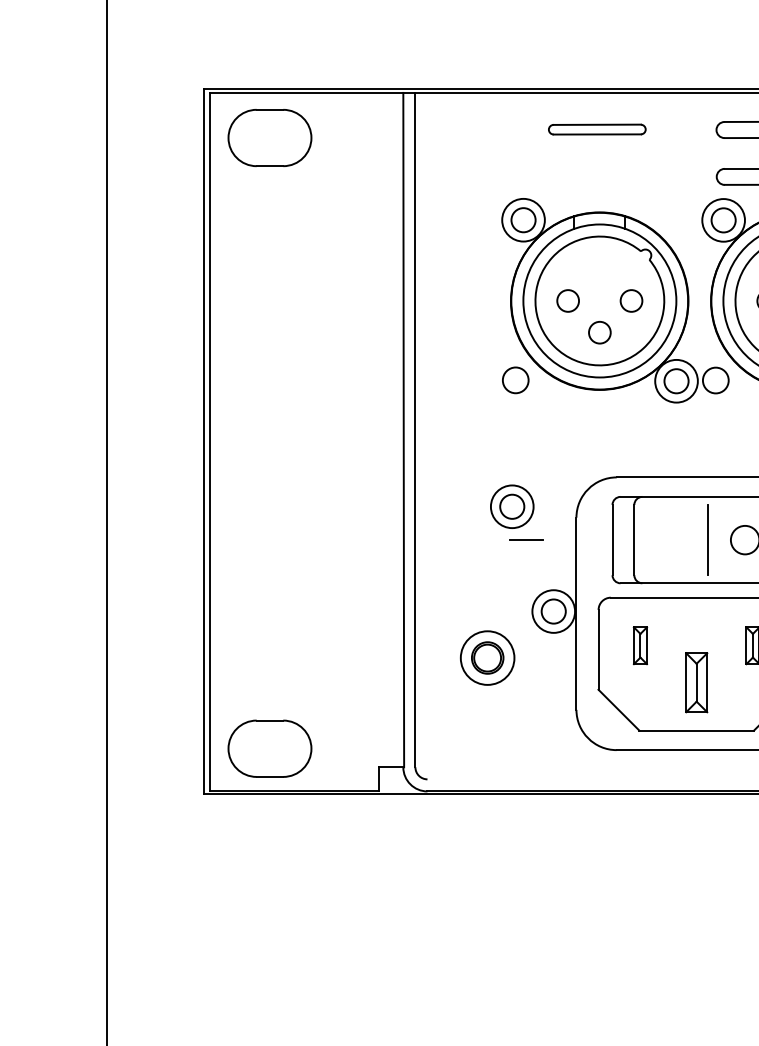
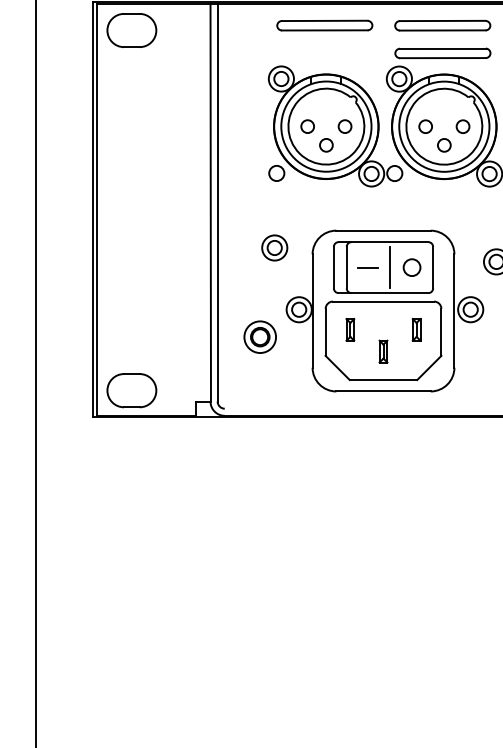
part: (596, 129) -> (324, 25), size x1.67
line: (525, 539) -> (367, 267), moved
part: (696, 682) -> (383, 351), size x0.62

